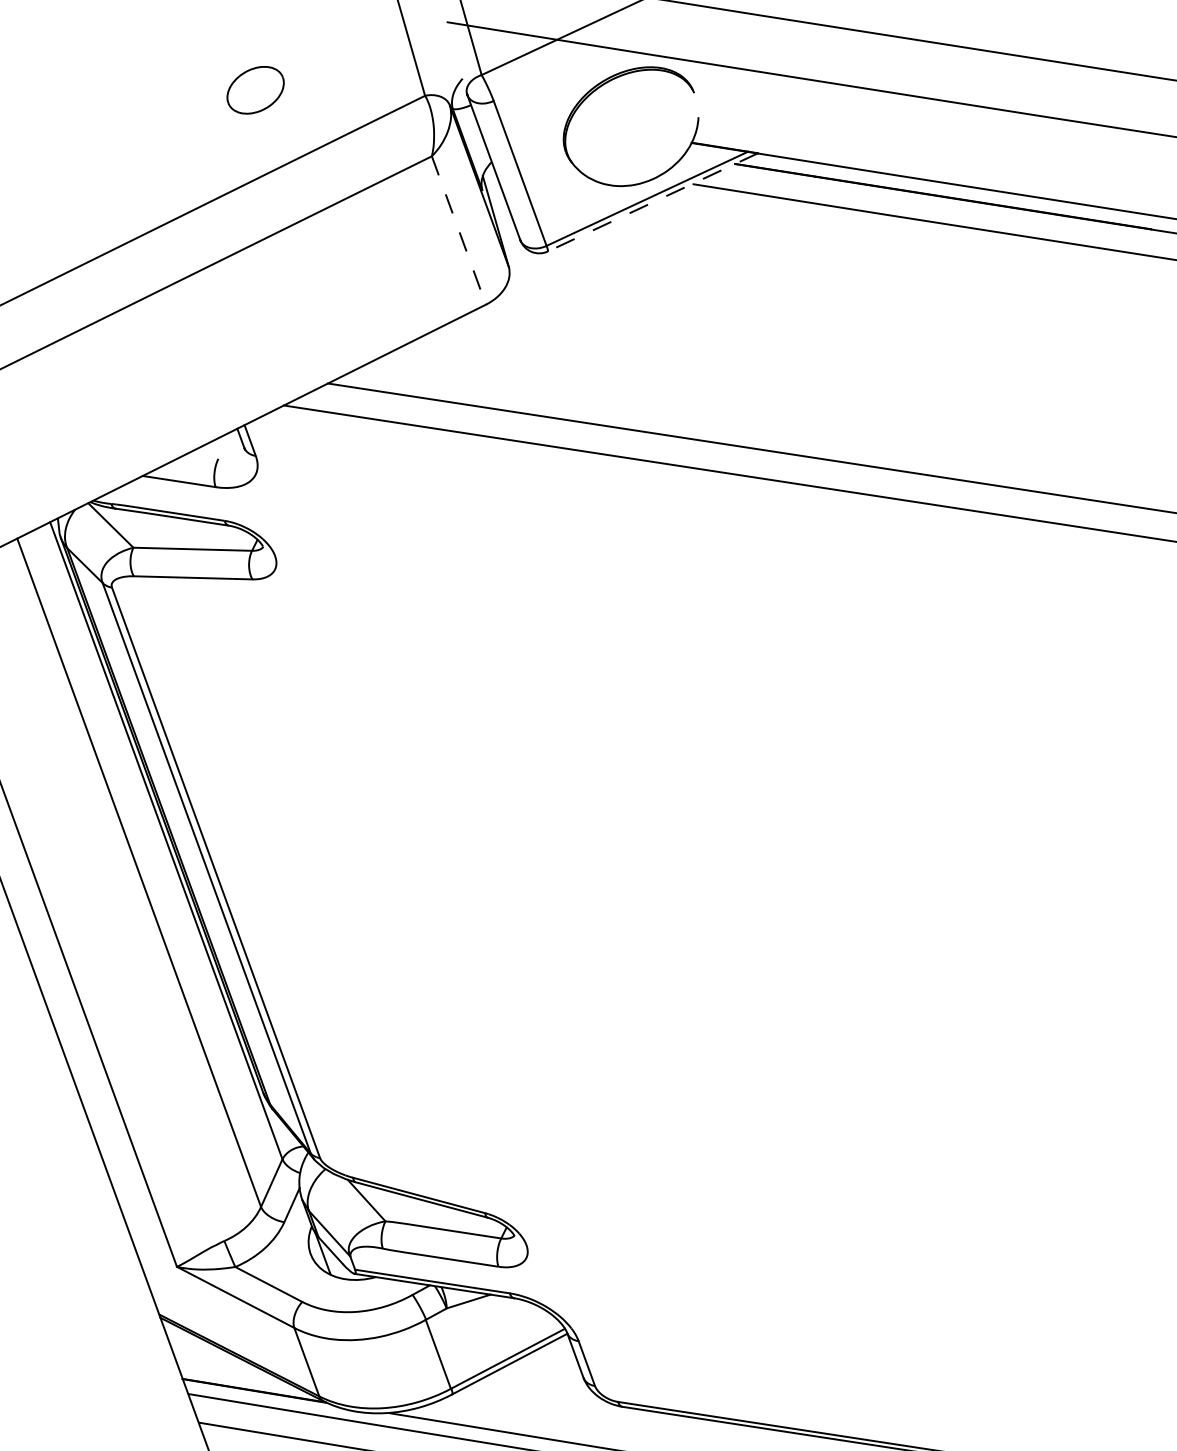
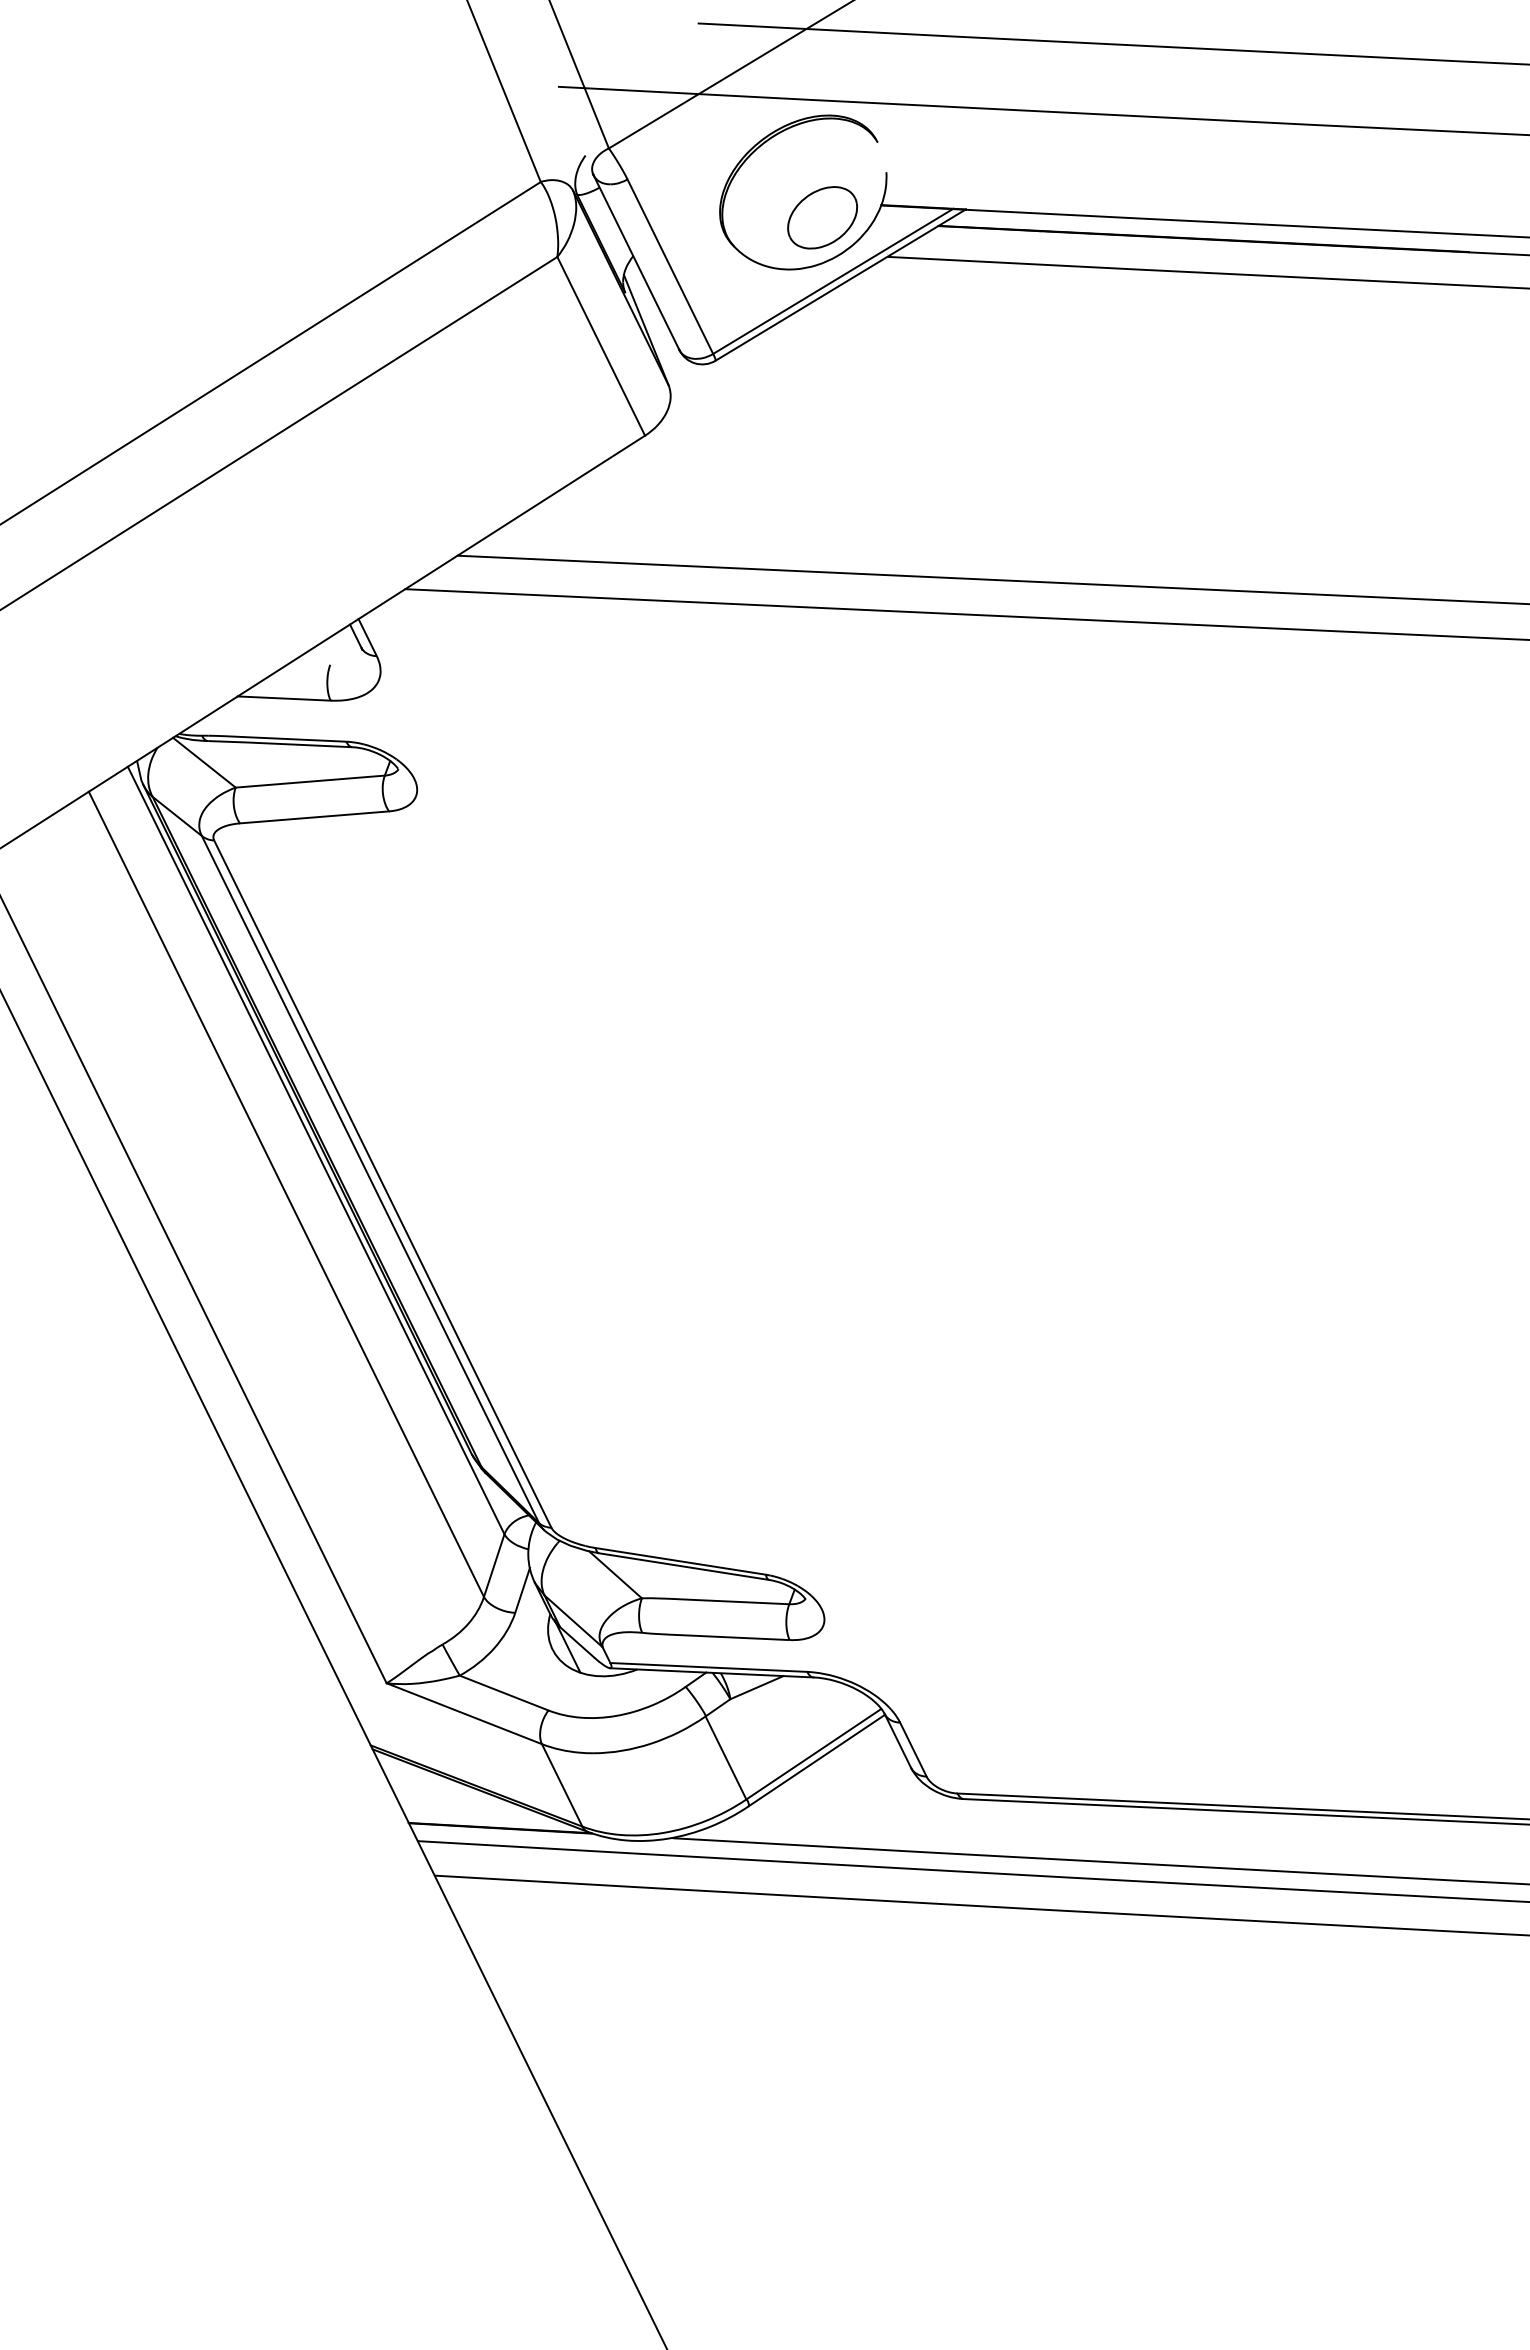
part: (255, 90) -> (822, 217), moved
line: (652, 202) -> (840, 285), dashed -> solid
line: (459, 230) -> (601, 346), dashed -> solid

